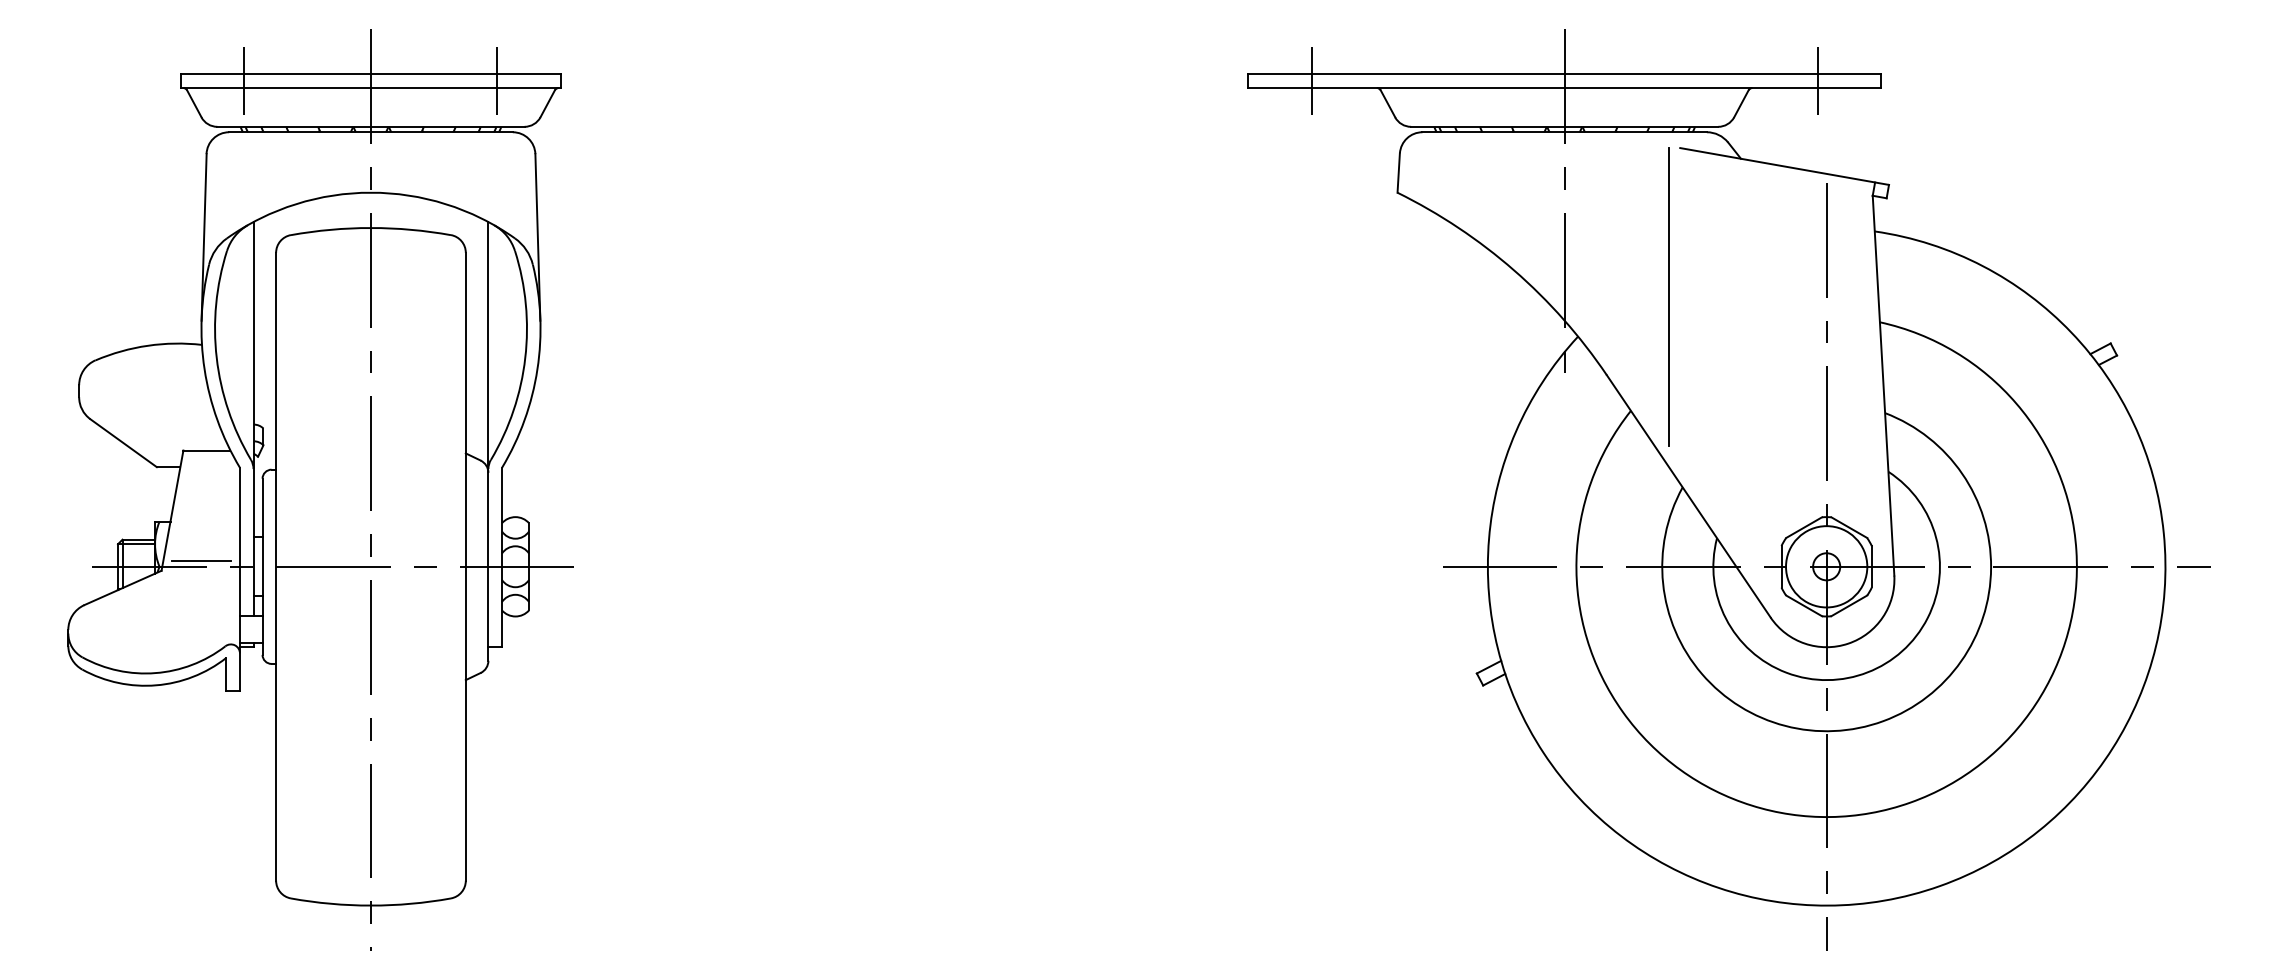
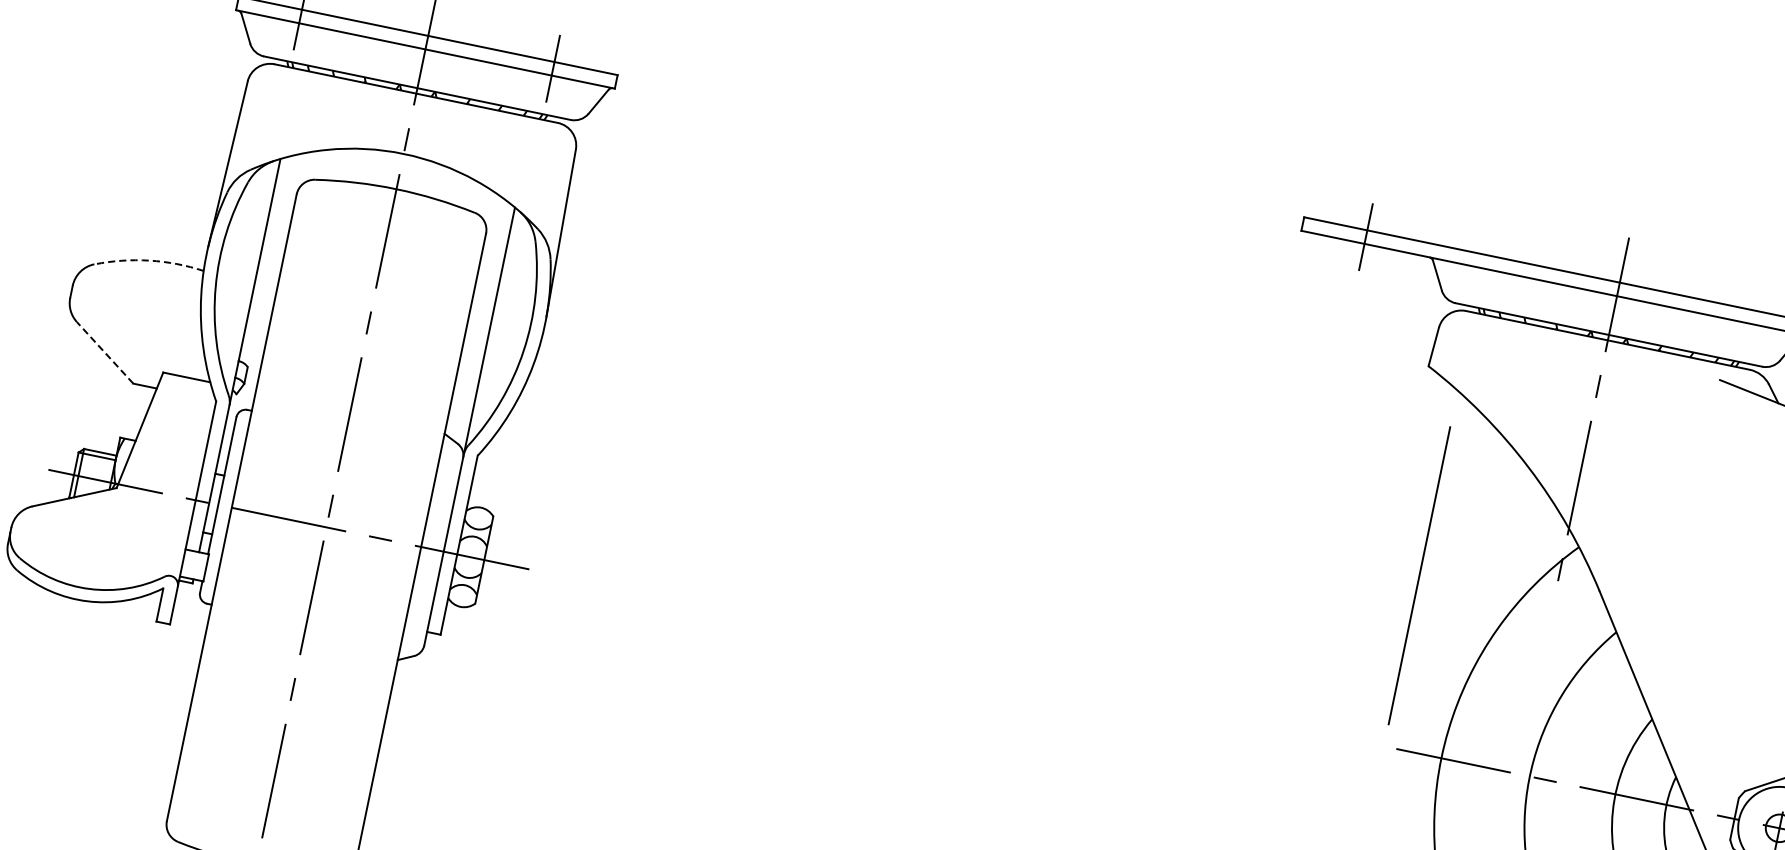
line: (1668, 296) -> (1418, 575), moved
arc: (147, 345) -> (149, 260), solid -> dashed
line: (123, 443) -> (104, 353), solid -> dashed
line: (201, 560) -> (158, 486), removed

